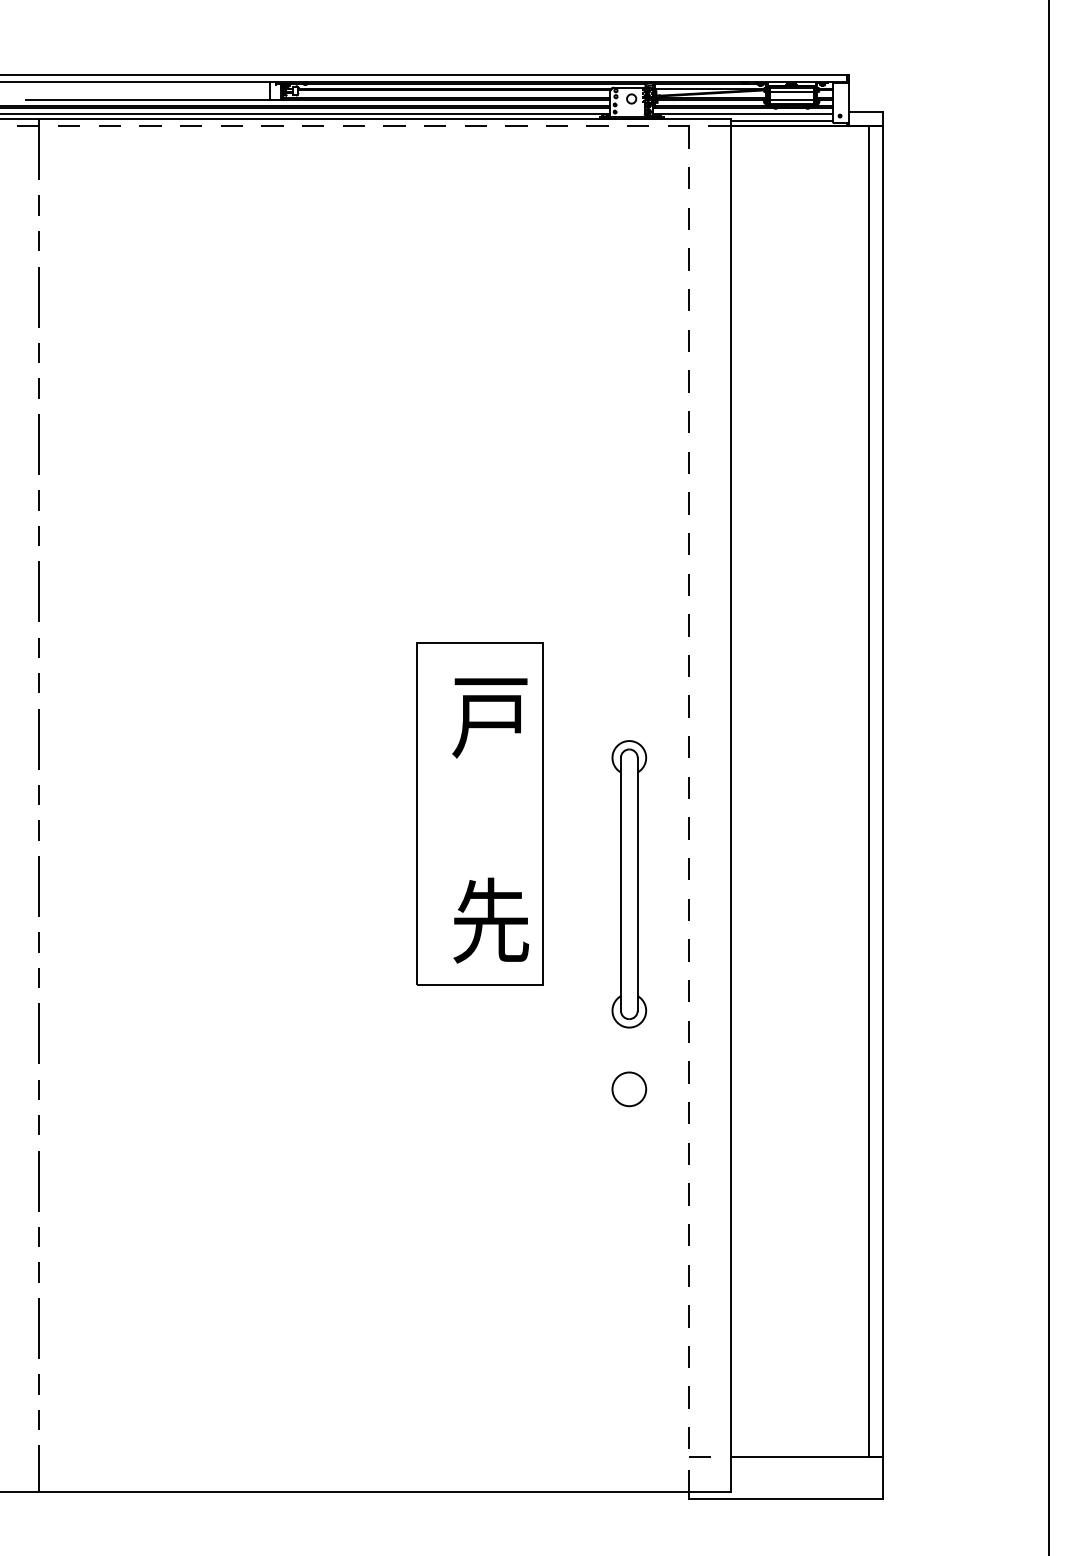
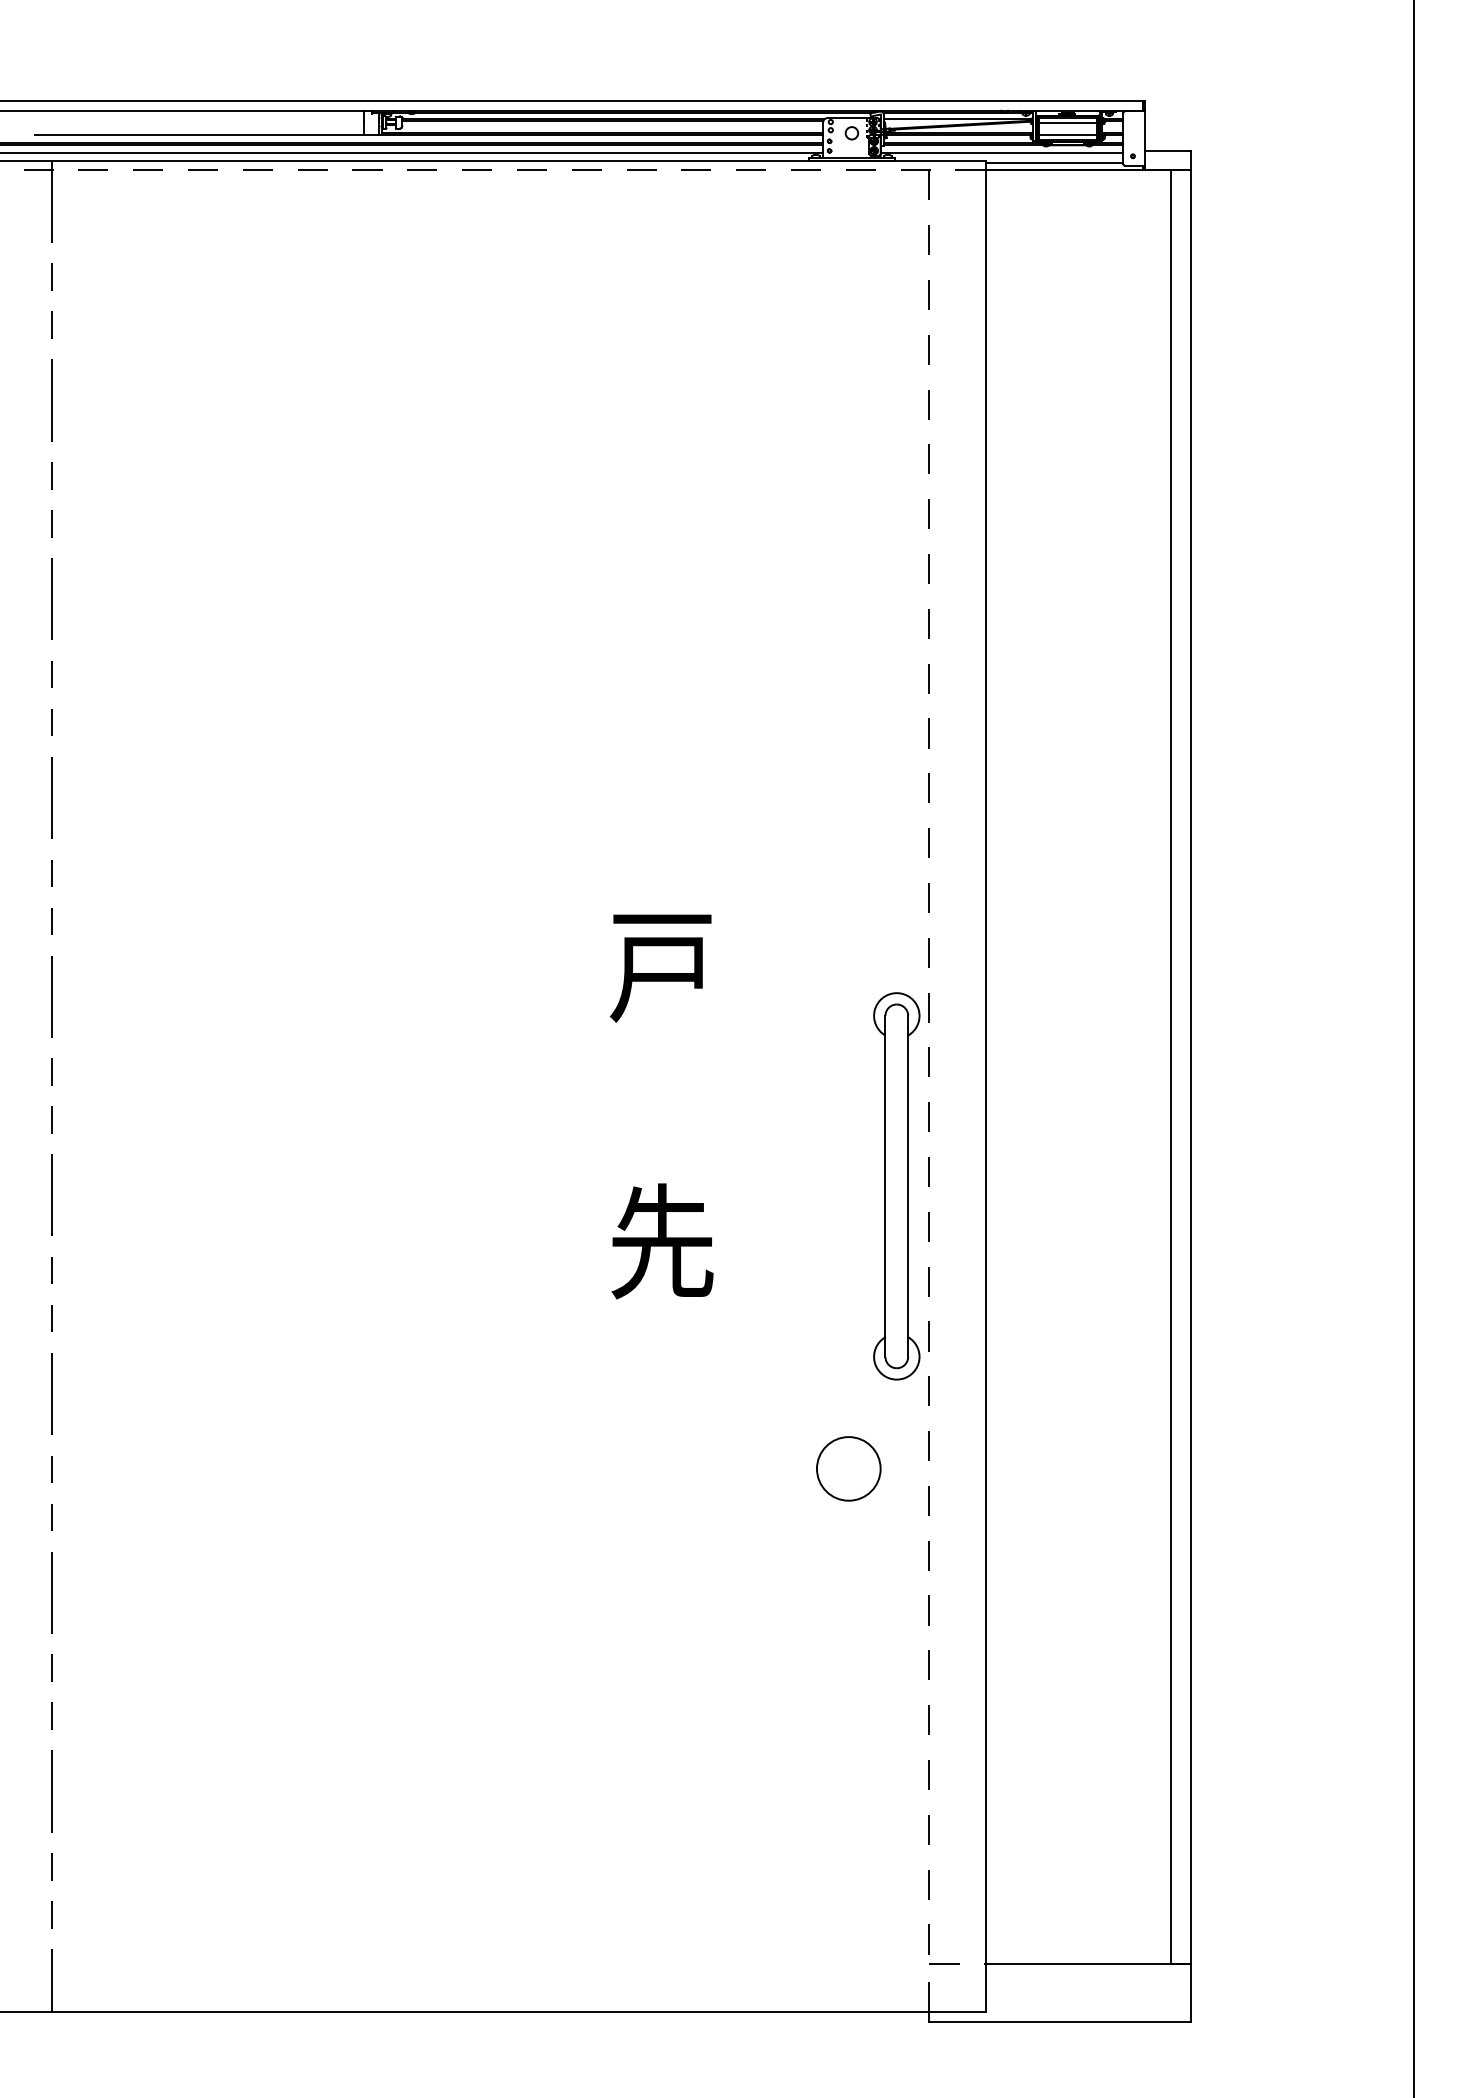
part: (480, 813) -> (647, 1097), removed
part: (629, 884) -> (896, 1186), moved
circle: (629, 1089) -> (848, 1468), size x1.4

